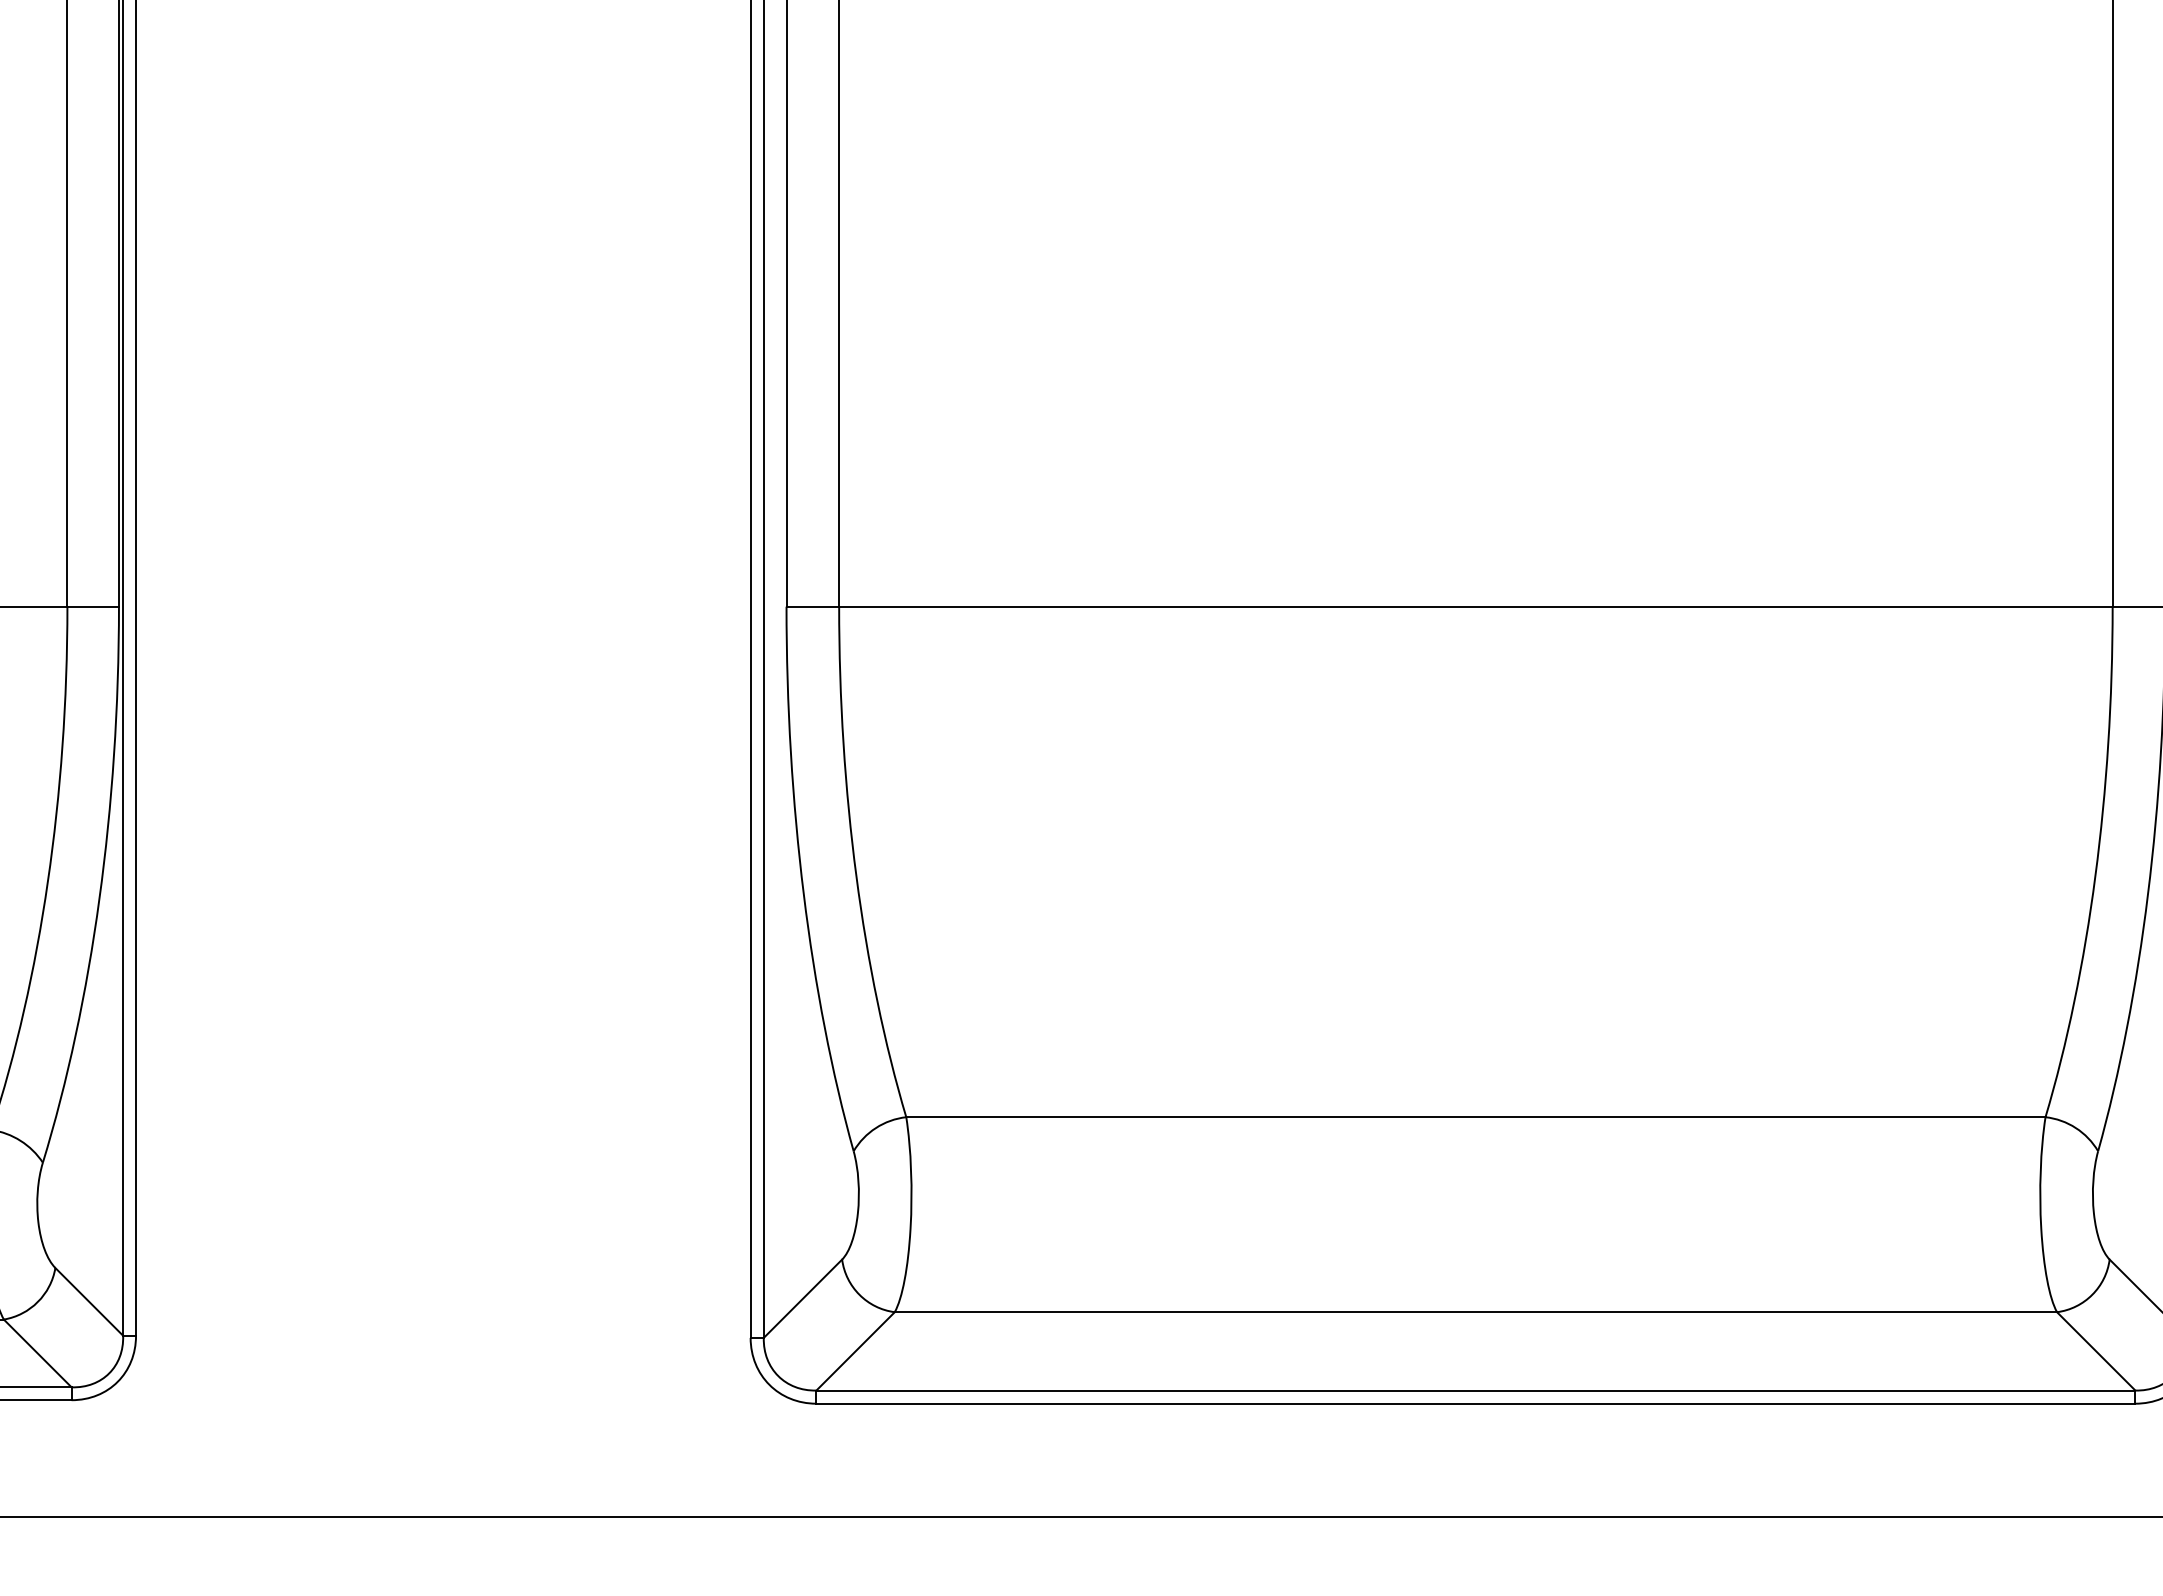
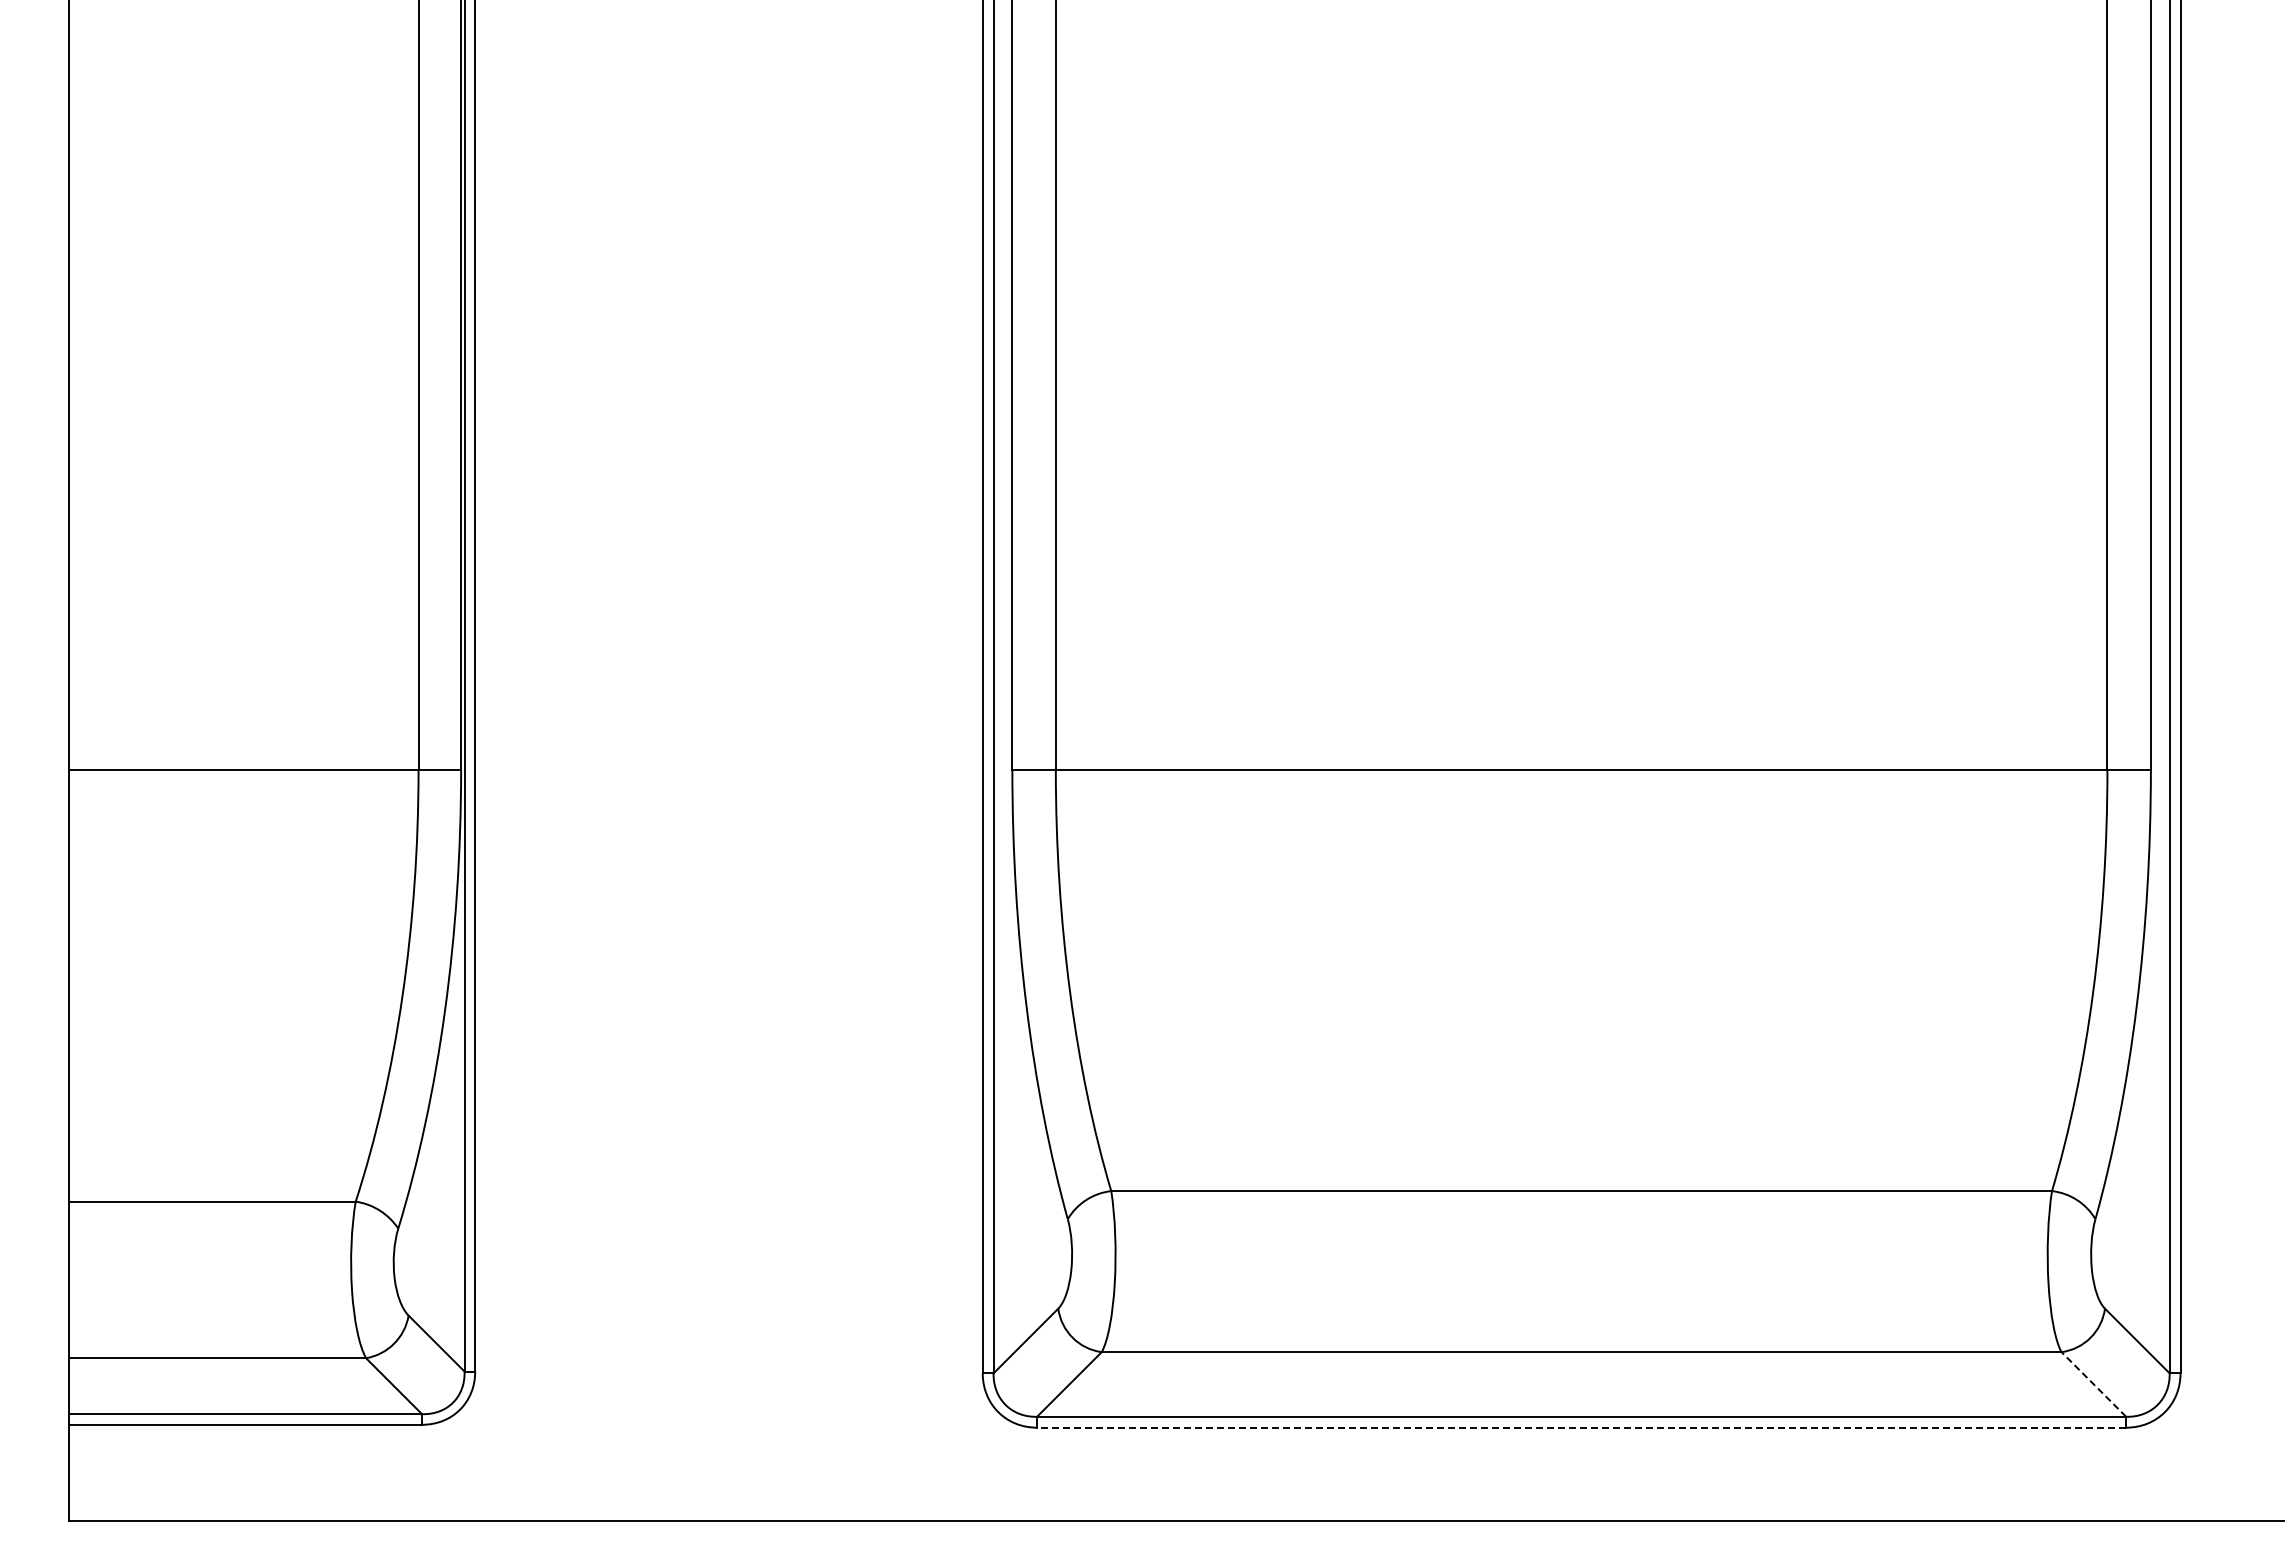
line: (2095, 1351) -> (2093, 1384), solid -> dashed
line: (1475, 1403) -> (1581, 1427), solid -> dashed

